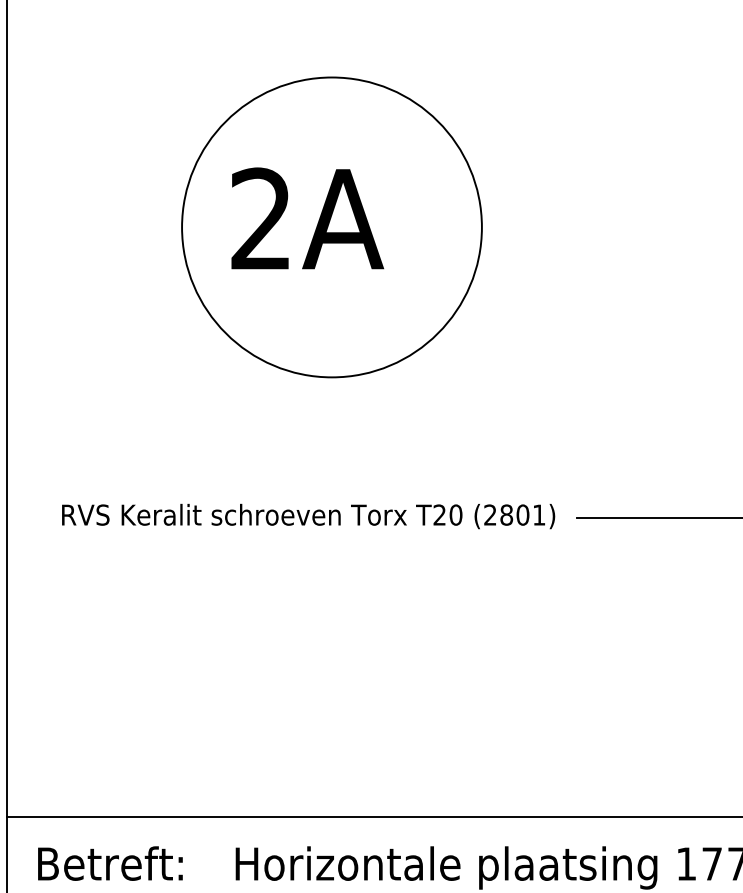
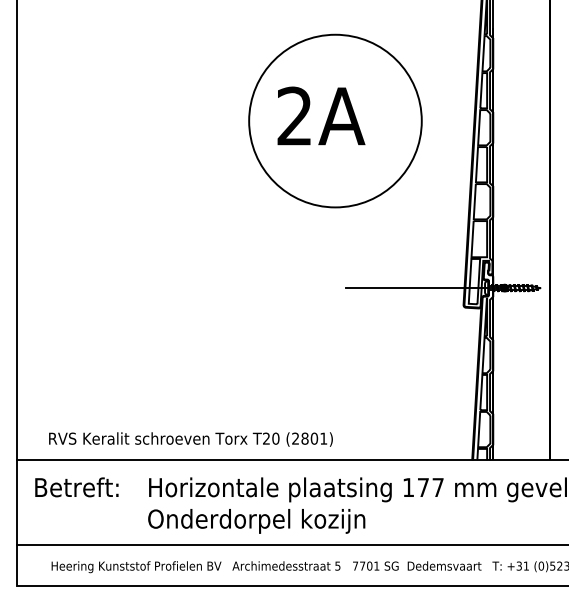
part: (332, 226) -> (335, 120), moved
text: (307, 516) -> (190, 439), moved

